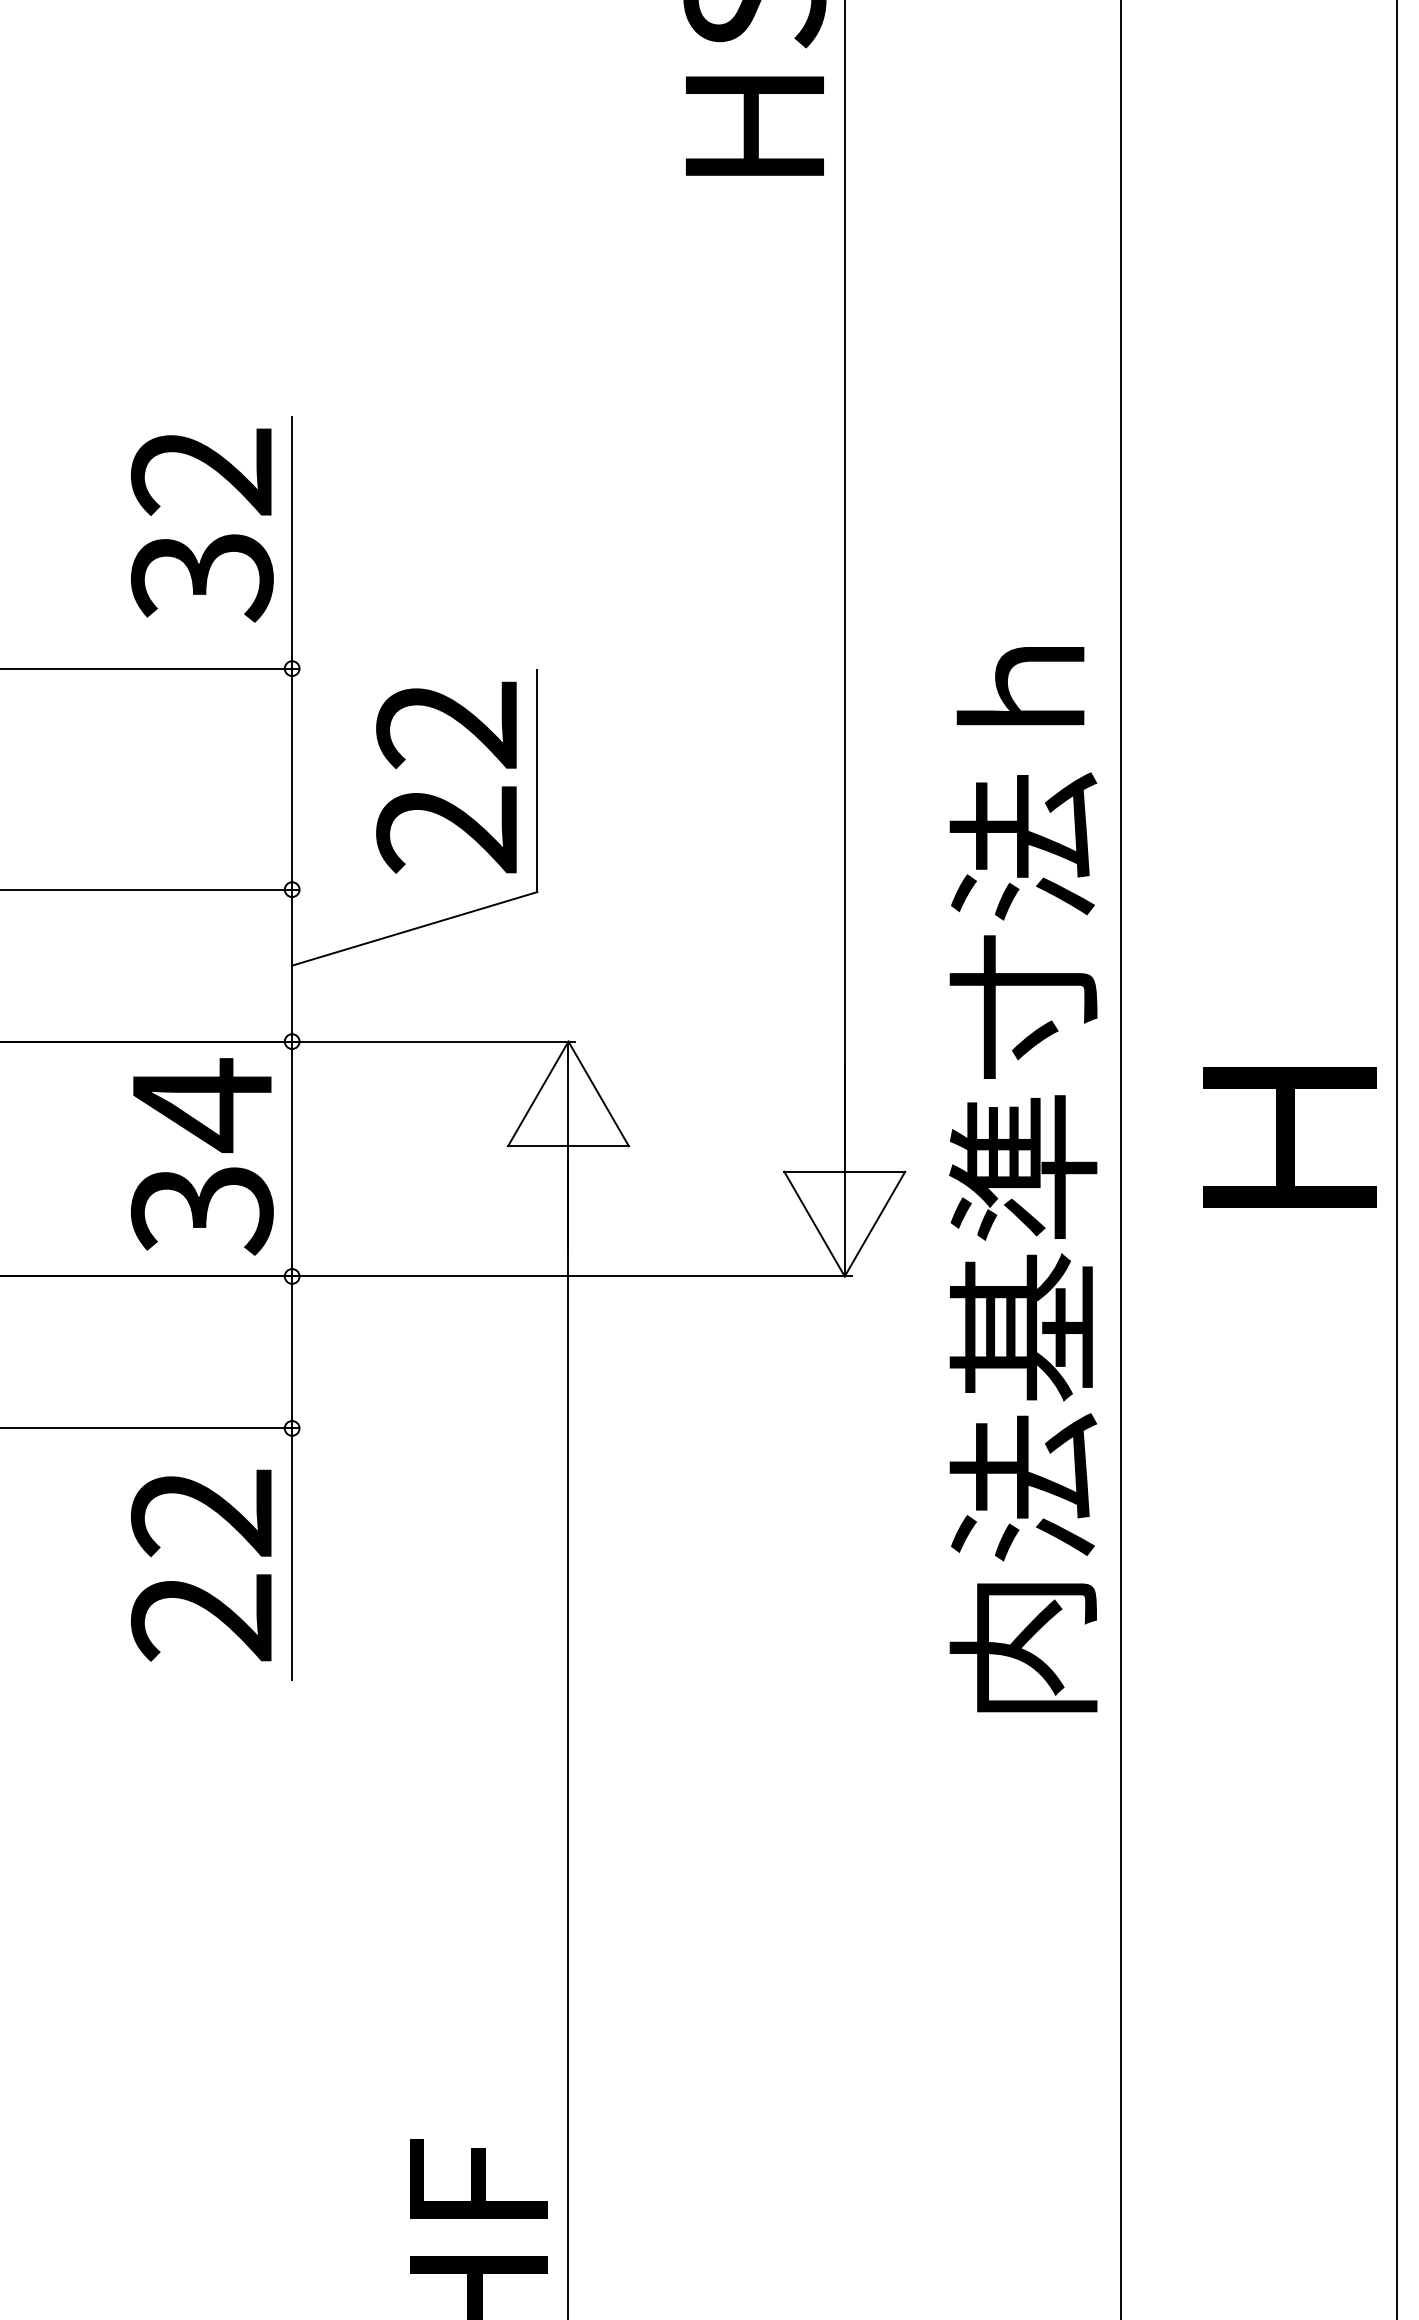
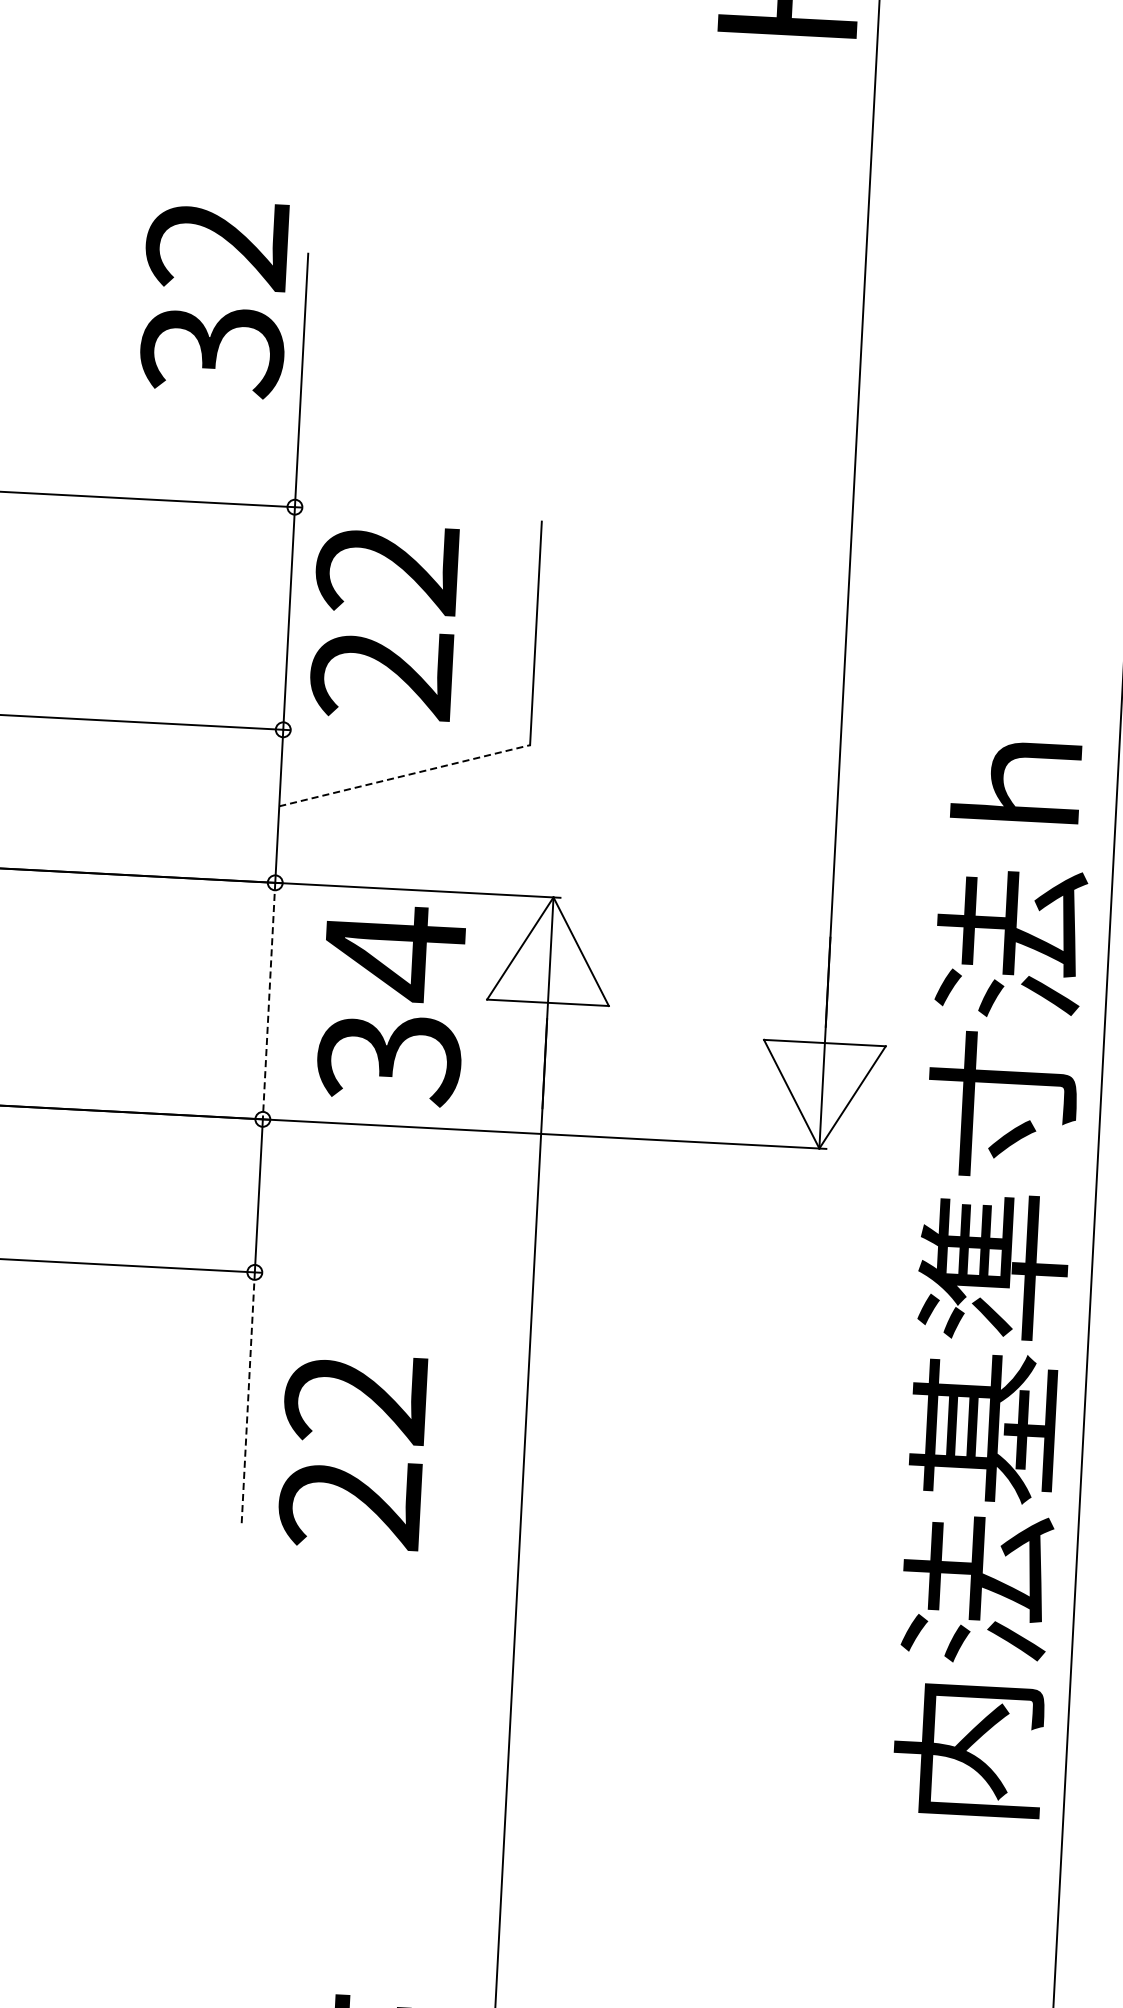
text: (202, 525) -> (215, 298), moved
text: (446, 777) -> (384, 621), moved
line: (415, 928) -> (405, 775), solid -> dashed
text: (202, 1156) -> (392, 1005), moved
line: (292, 1159) -> (269, 1001), solid -> dashed
text: (1023, 1179) -> (993, 1278), moved
line: (292, 1554) -> (248, 1399), solid -> dashed
text: (201, 1565) -> (352, 1451), moved

